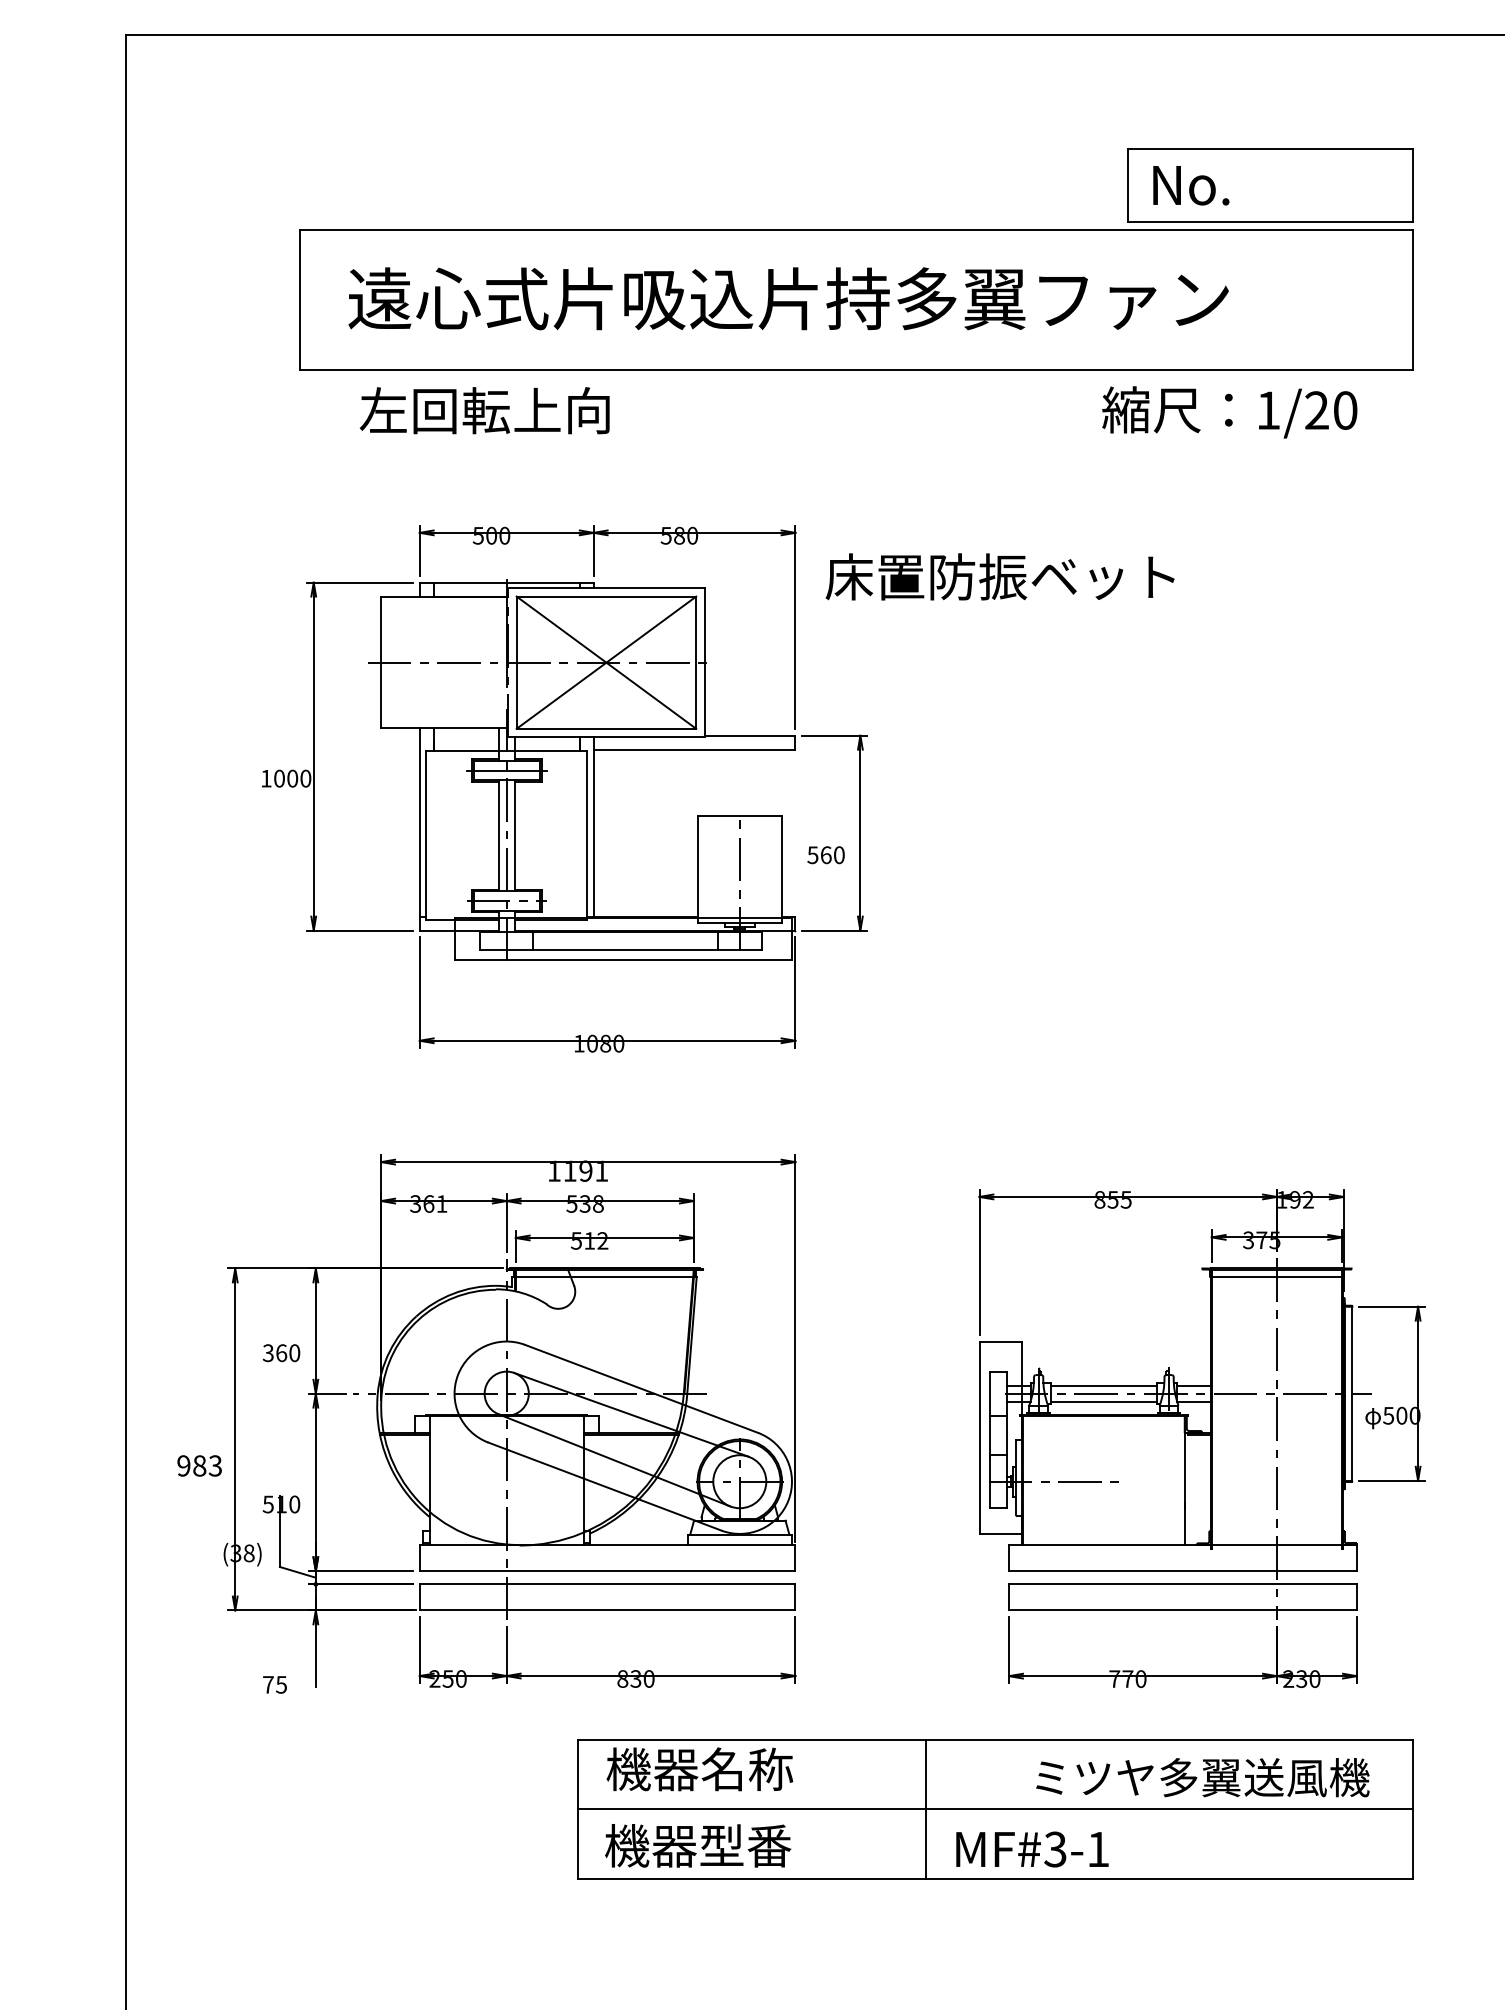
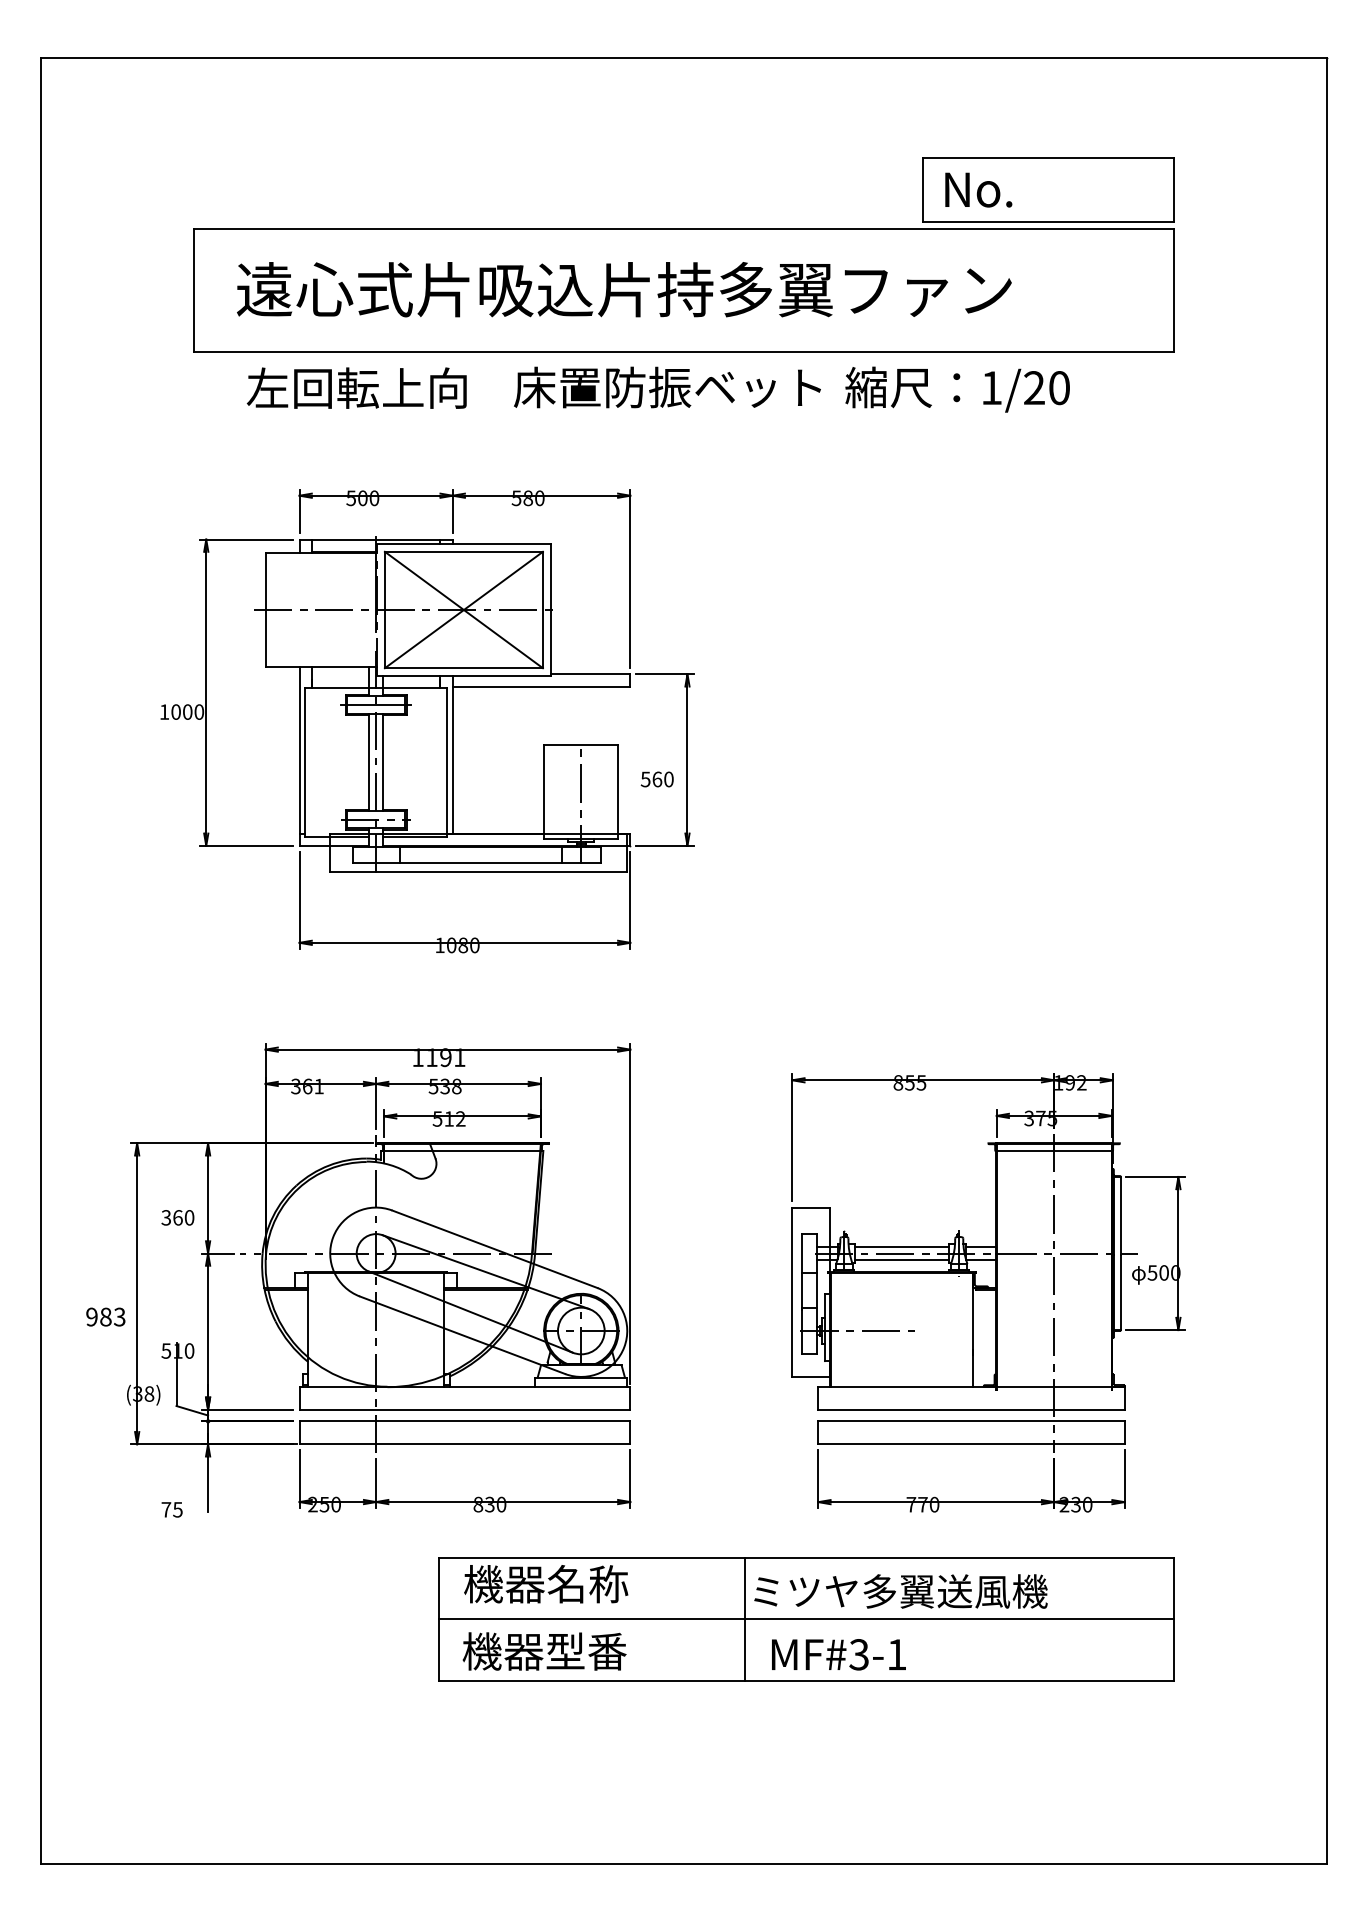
text: (1229, 412) -> (957, 389), moved
text: (1000, 576) -> (667, 387), moved
text: (1202, 1777) -> (900, 1591), moved

